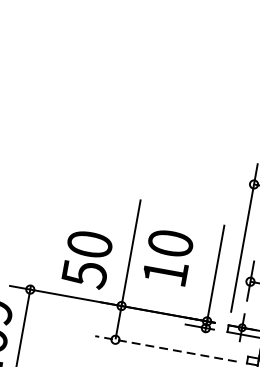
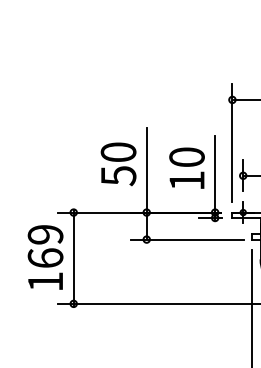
text: (167, 256) -> (186, 167), moved
text: (87, 259) -> (118, 164), moved
line: (166, 348) -> (187, 239), dashed -> solid

